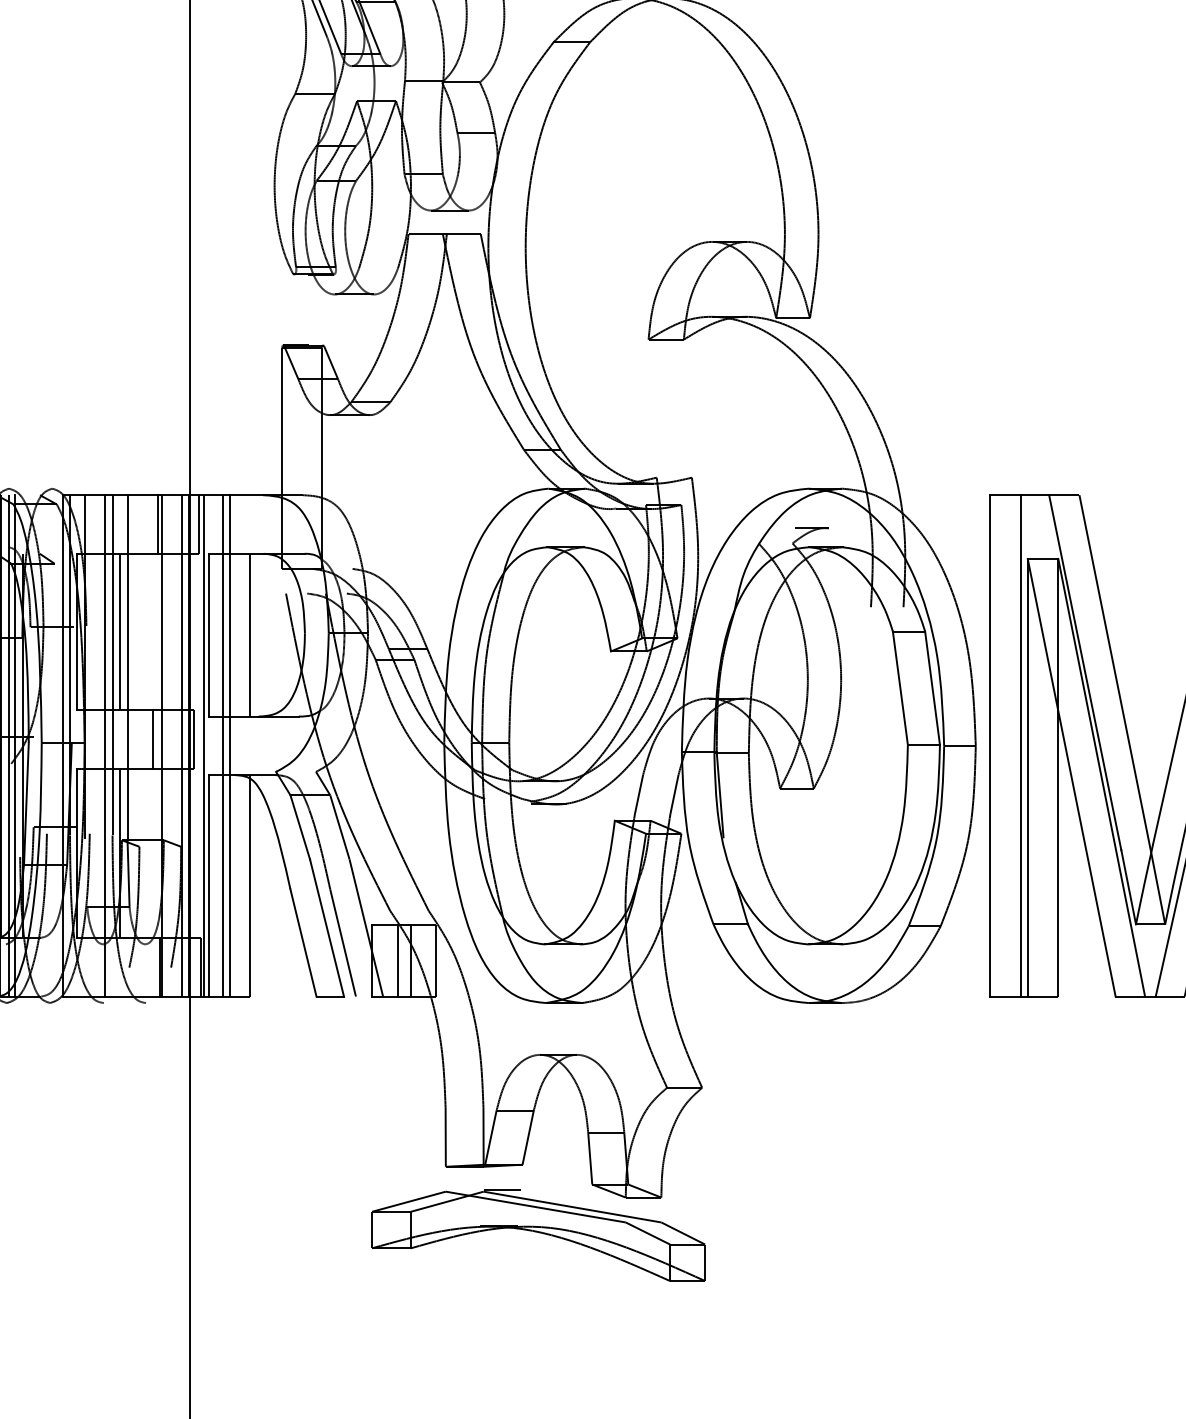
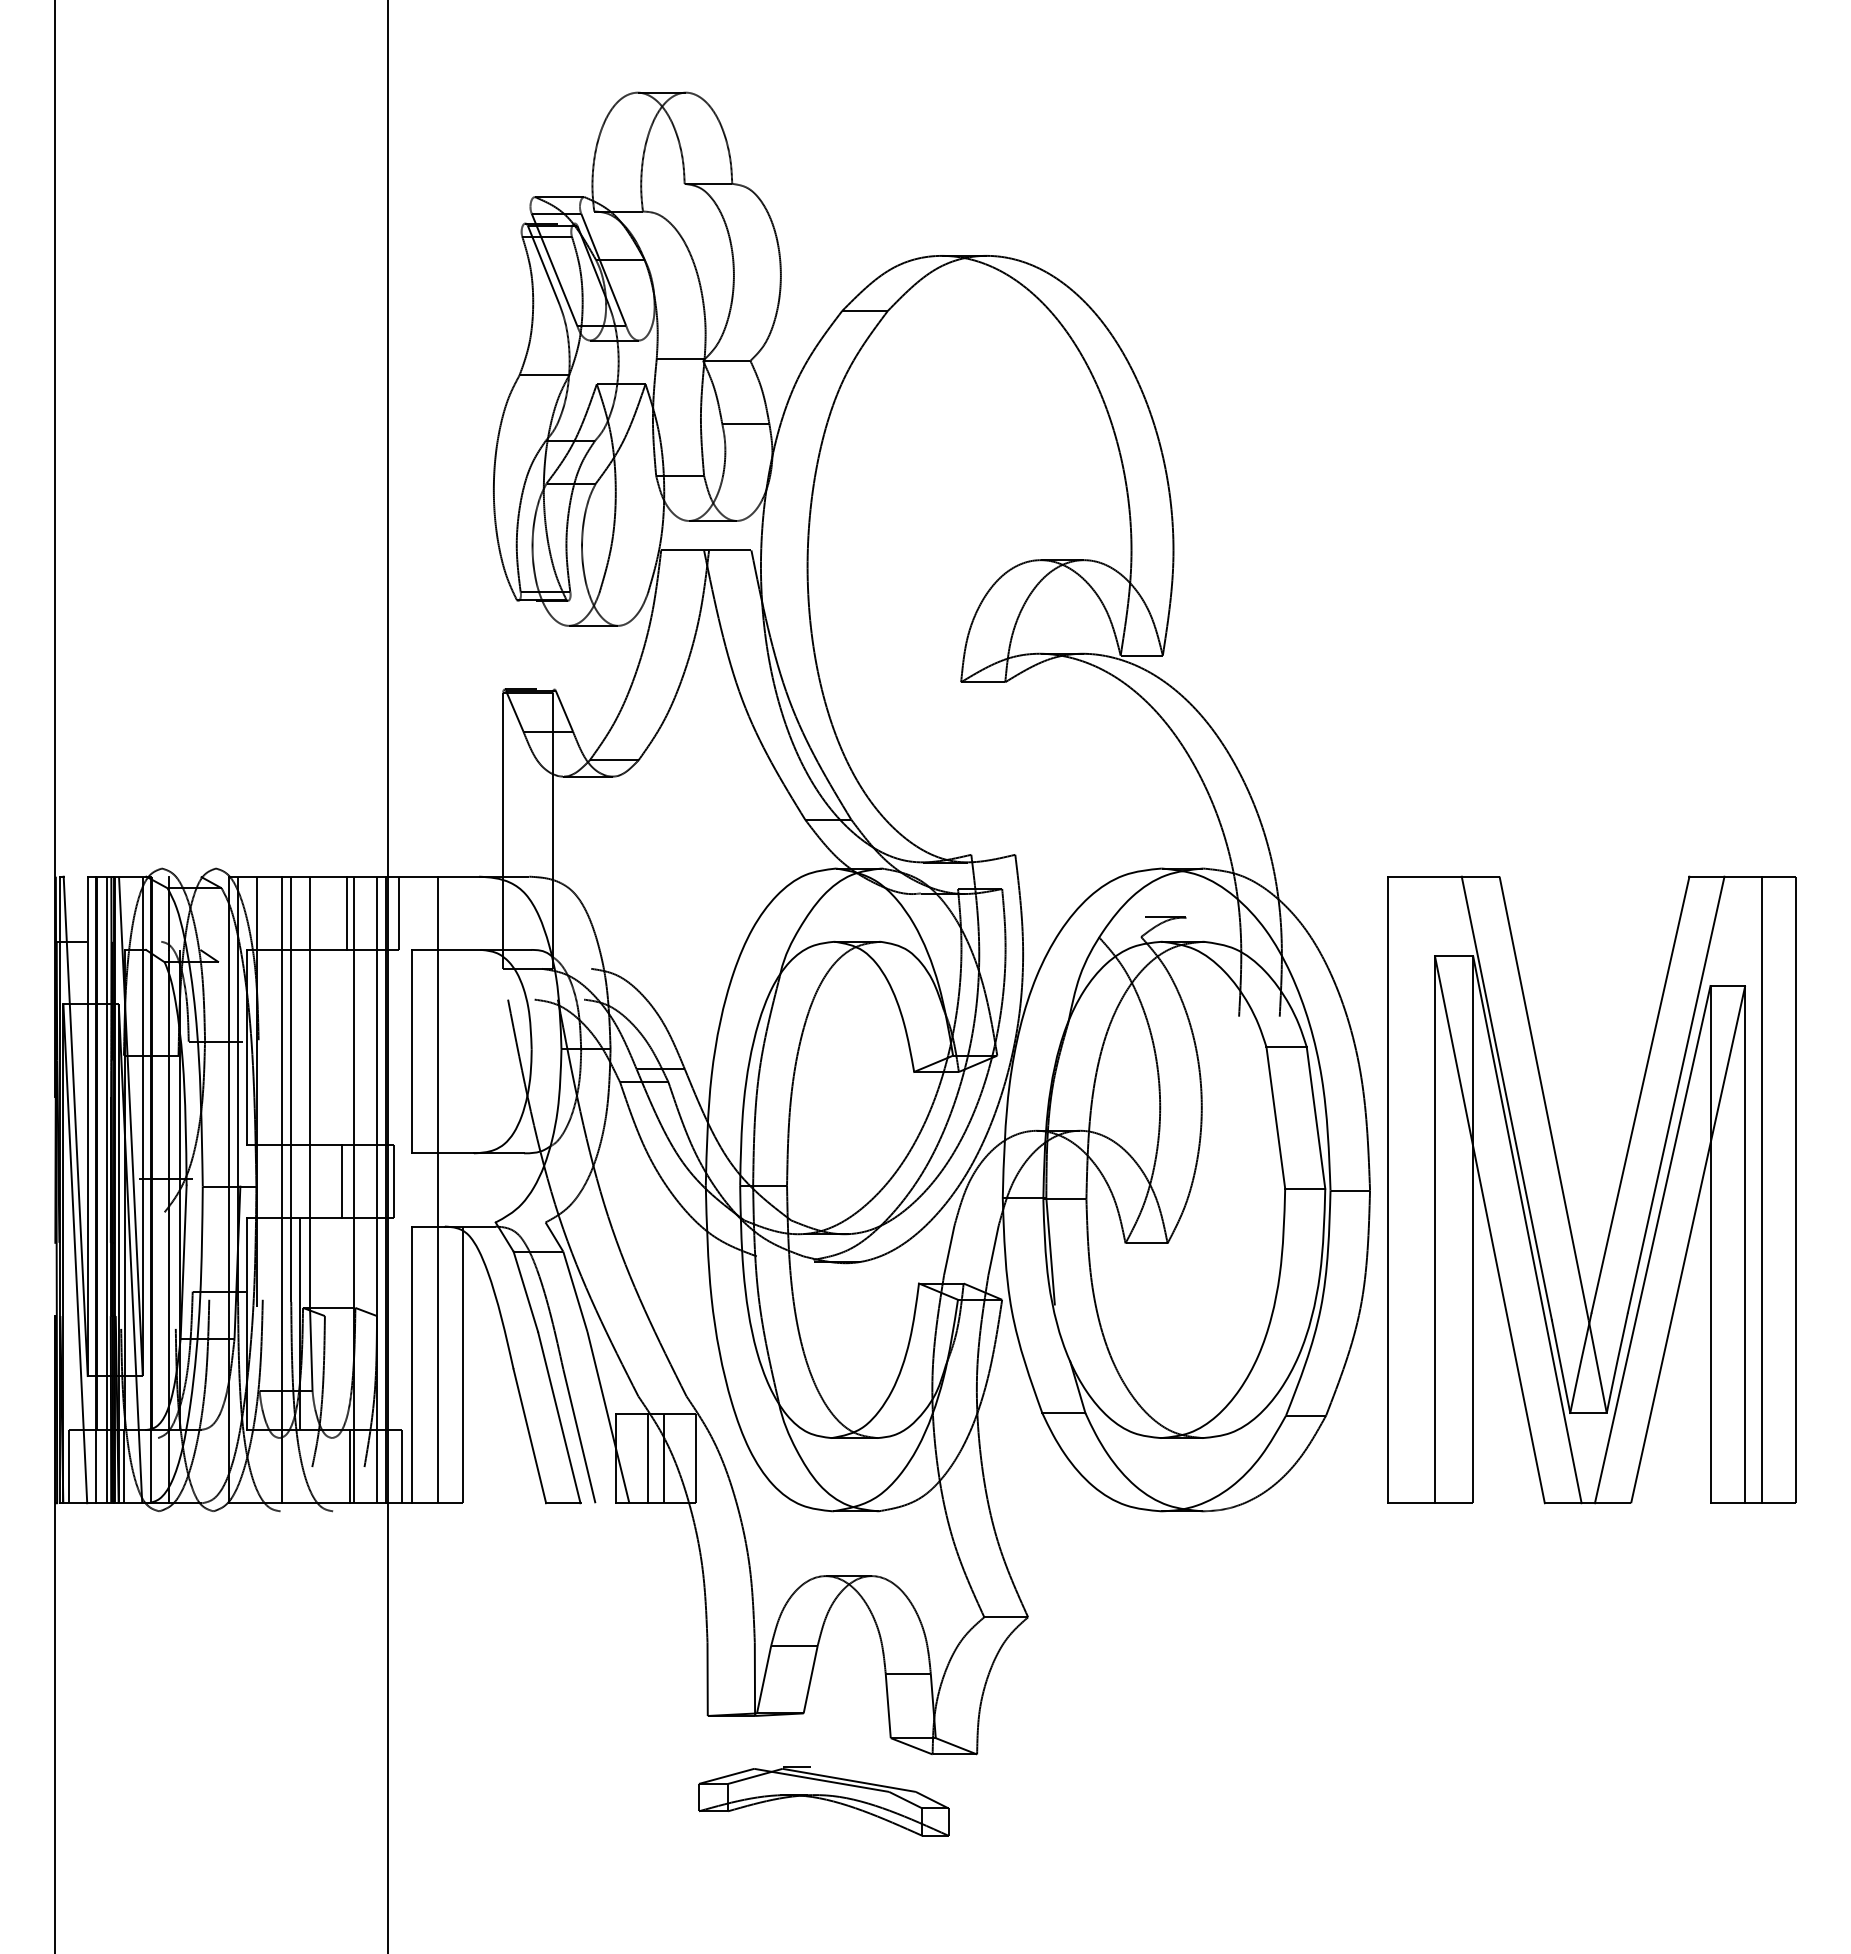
line: (119, 631) -> (300, 1047), removed
line: (249, 635) -> (462, 1051), removed
line: (8, 745) -> (161, 1189), removed
line: (203, 745) -> (405, 1189), removed
line: (222, 745) -> (428, 1189), removed
line: (1020, 745) -> (1426, 1189), removed
part: (538, 1235) -> (823, 1801), size x0.6

